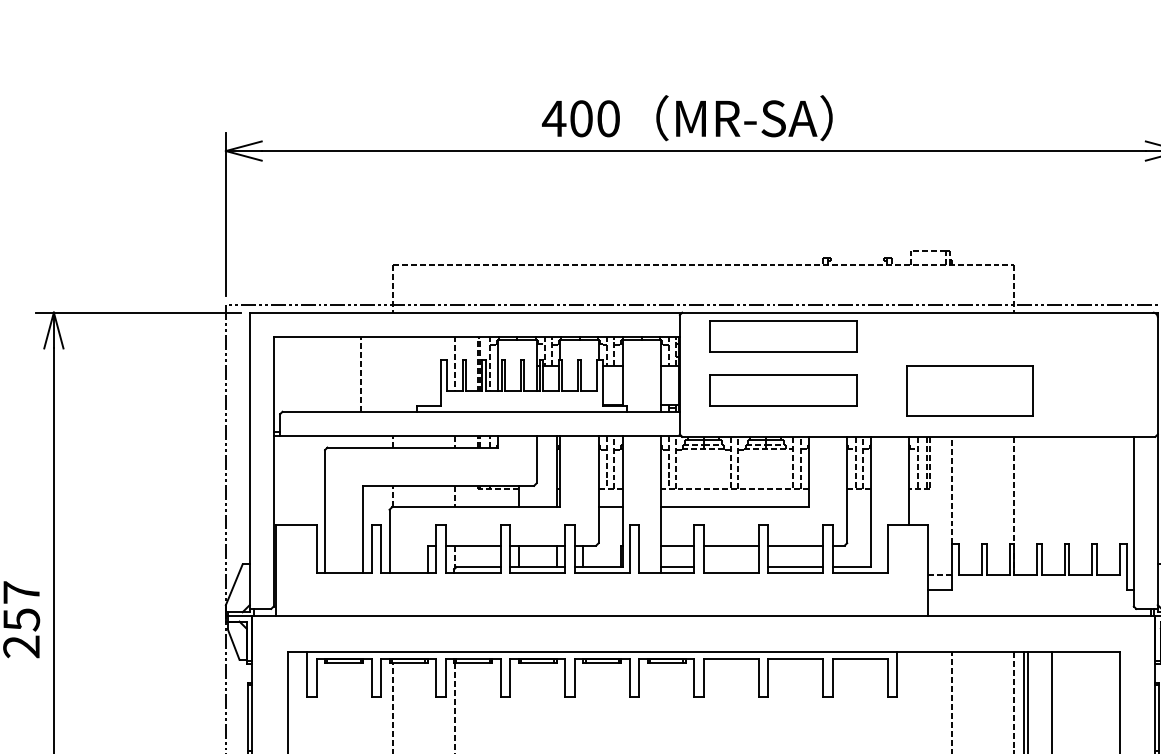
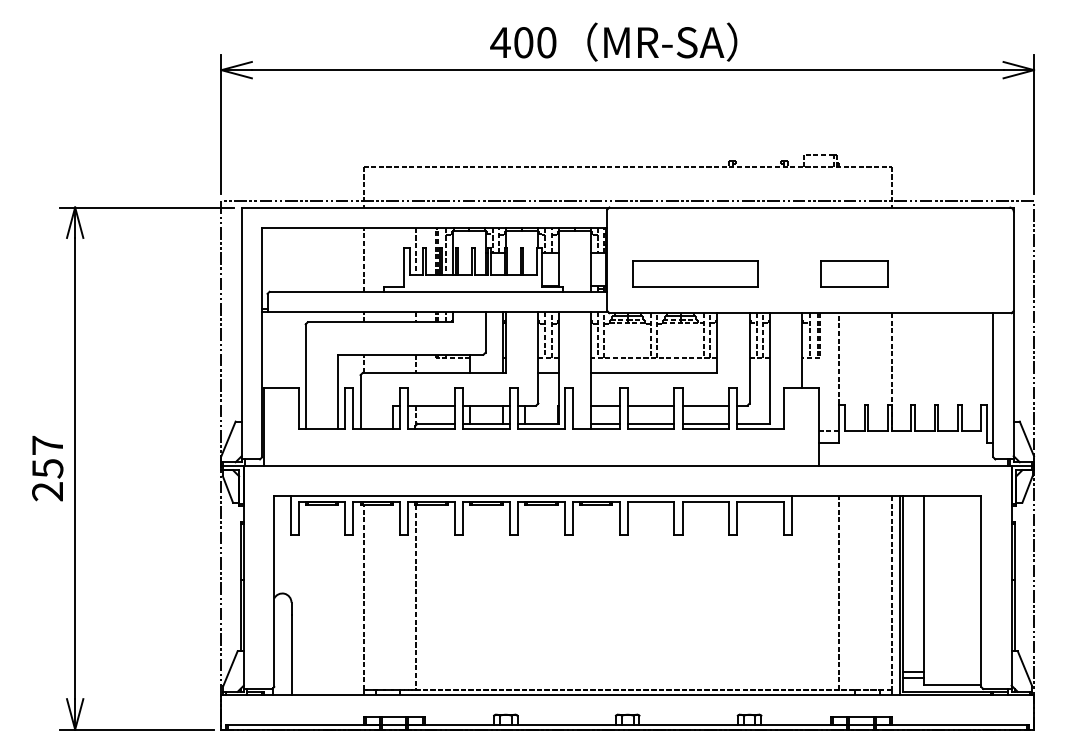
part: (783, 336) -> (695, 227), removed
line: (361, 373) -> (363, 259), moved
part: (970, 390) -> (854, 273), size x0.62
line: (730, 566) -> (650, 423), added

